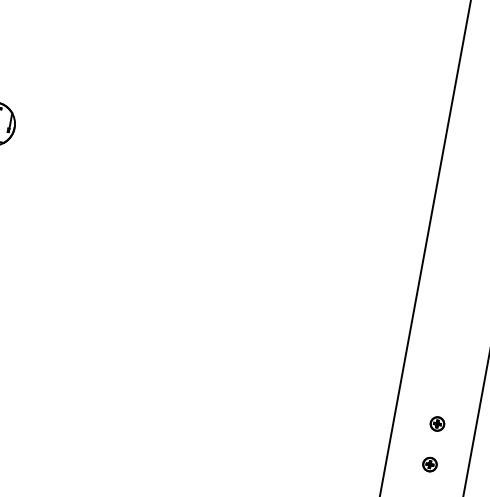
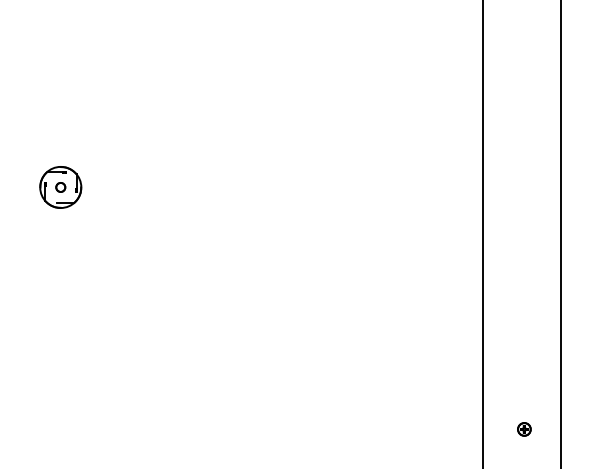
part: (437, 424) -> (524, 390), removed

